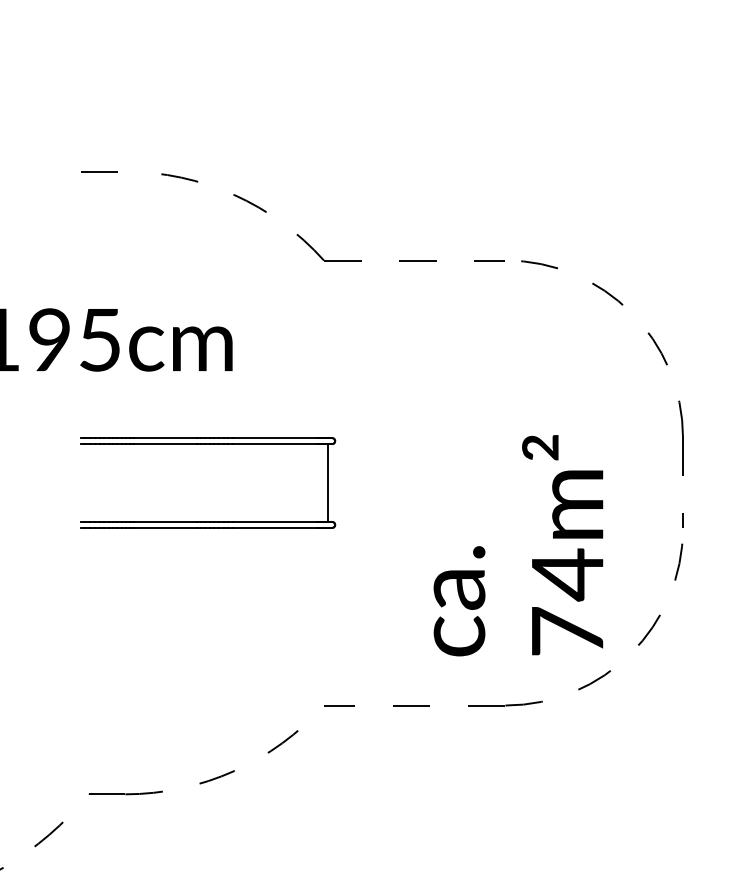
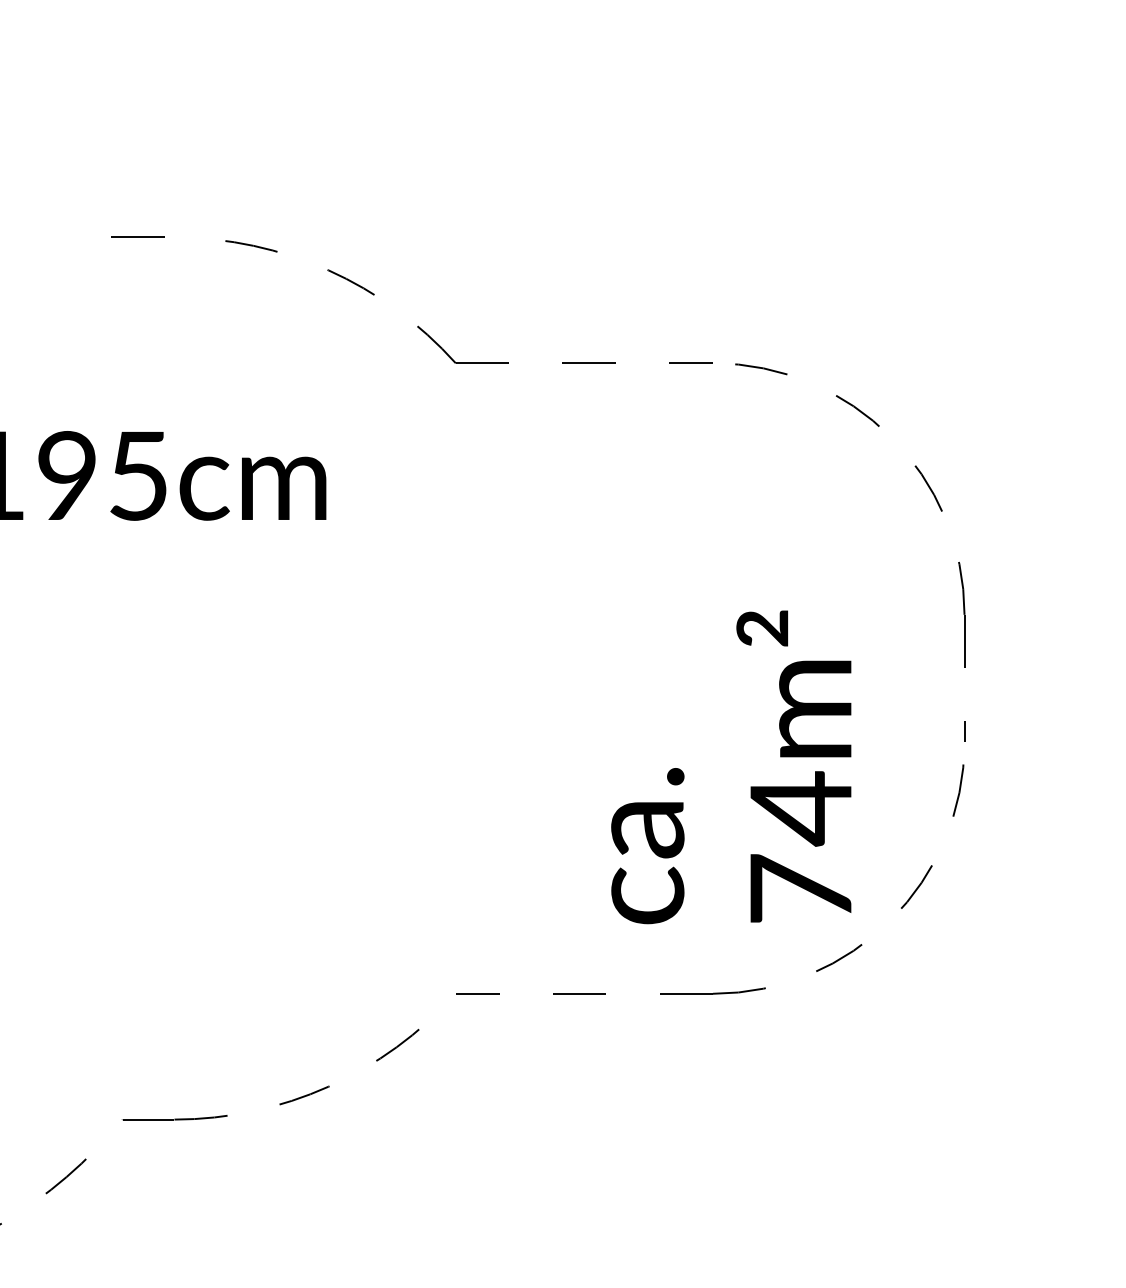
part: (208, 444) -> (291, 623), removed

